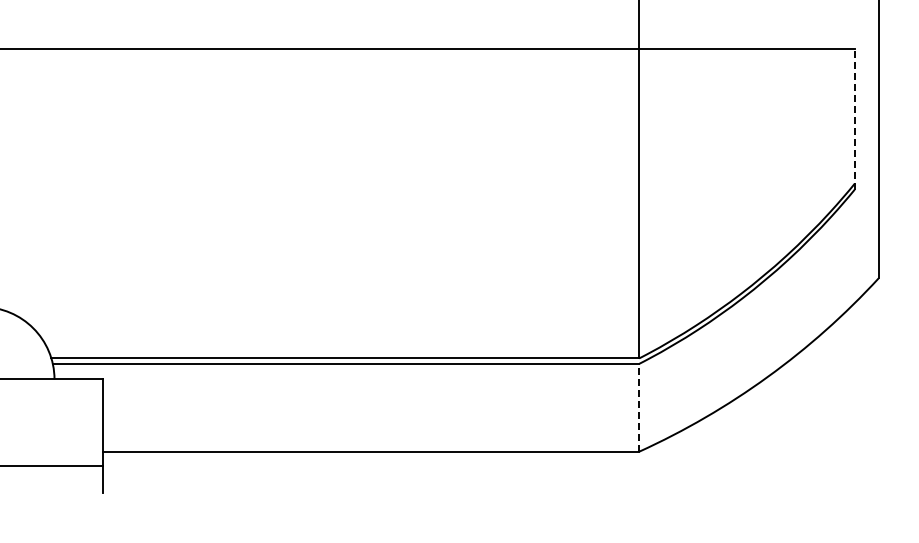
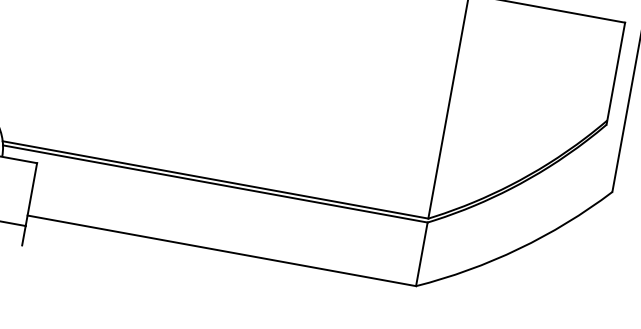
line: (854, 118) -> (615, 73), dashed -> solid
line: (639, 407) -> (422, 254), dashed -> solid

